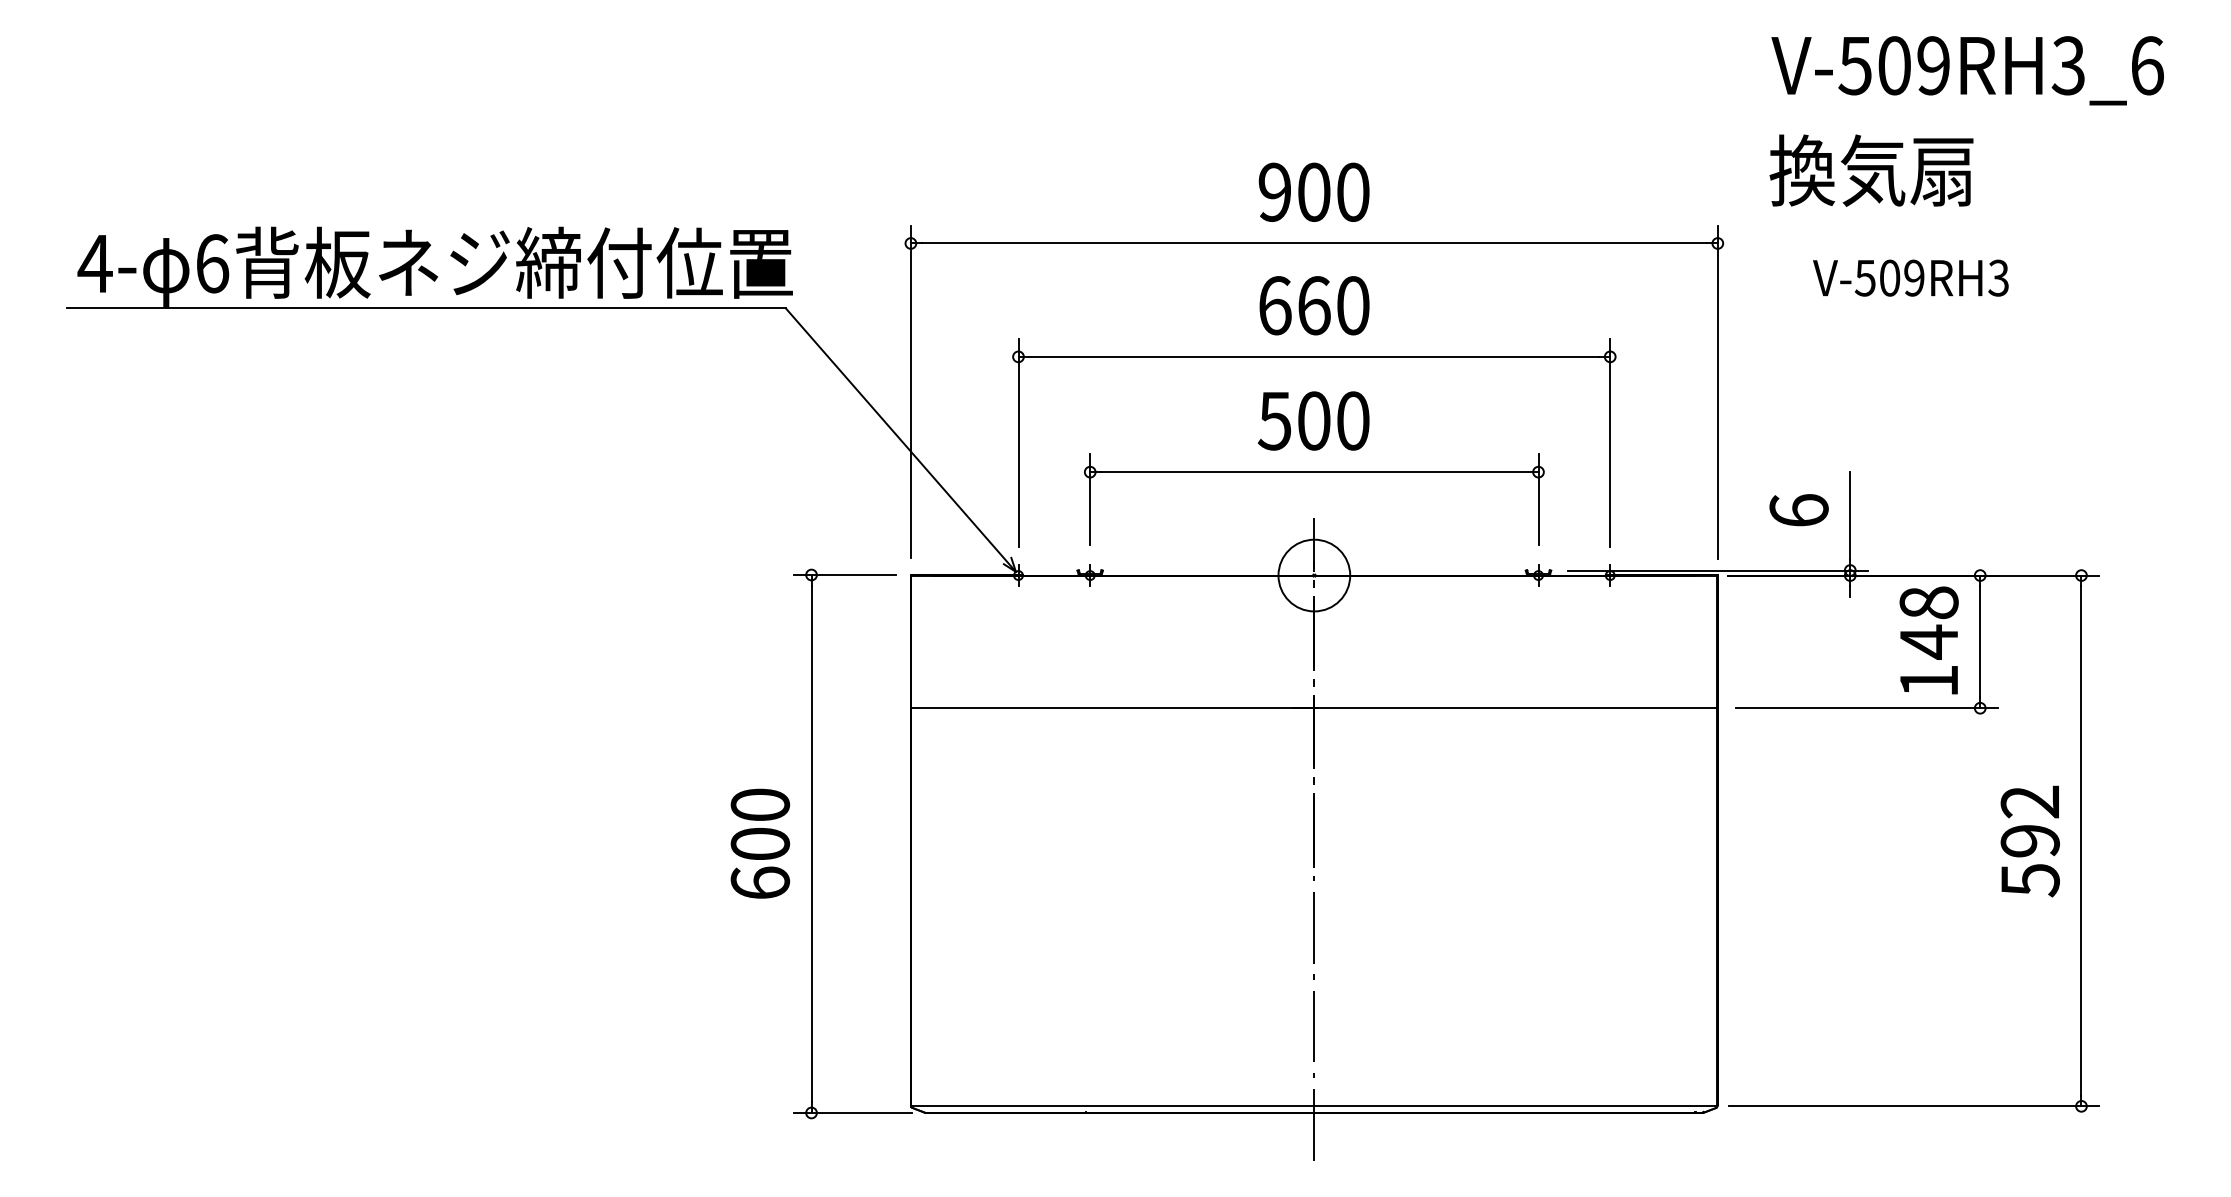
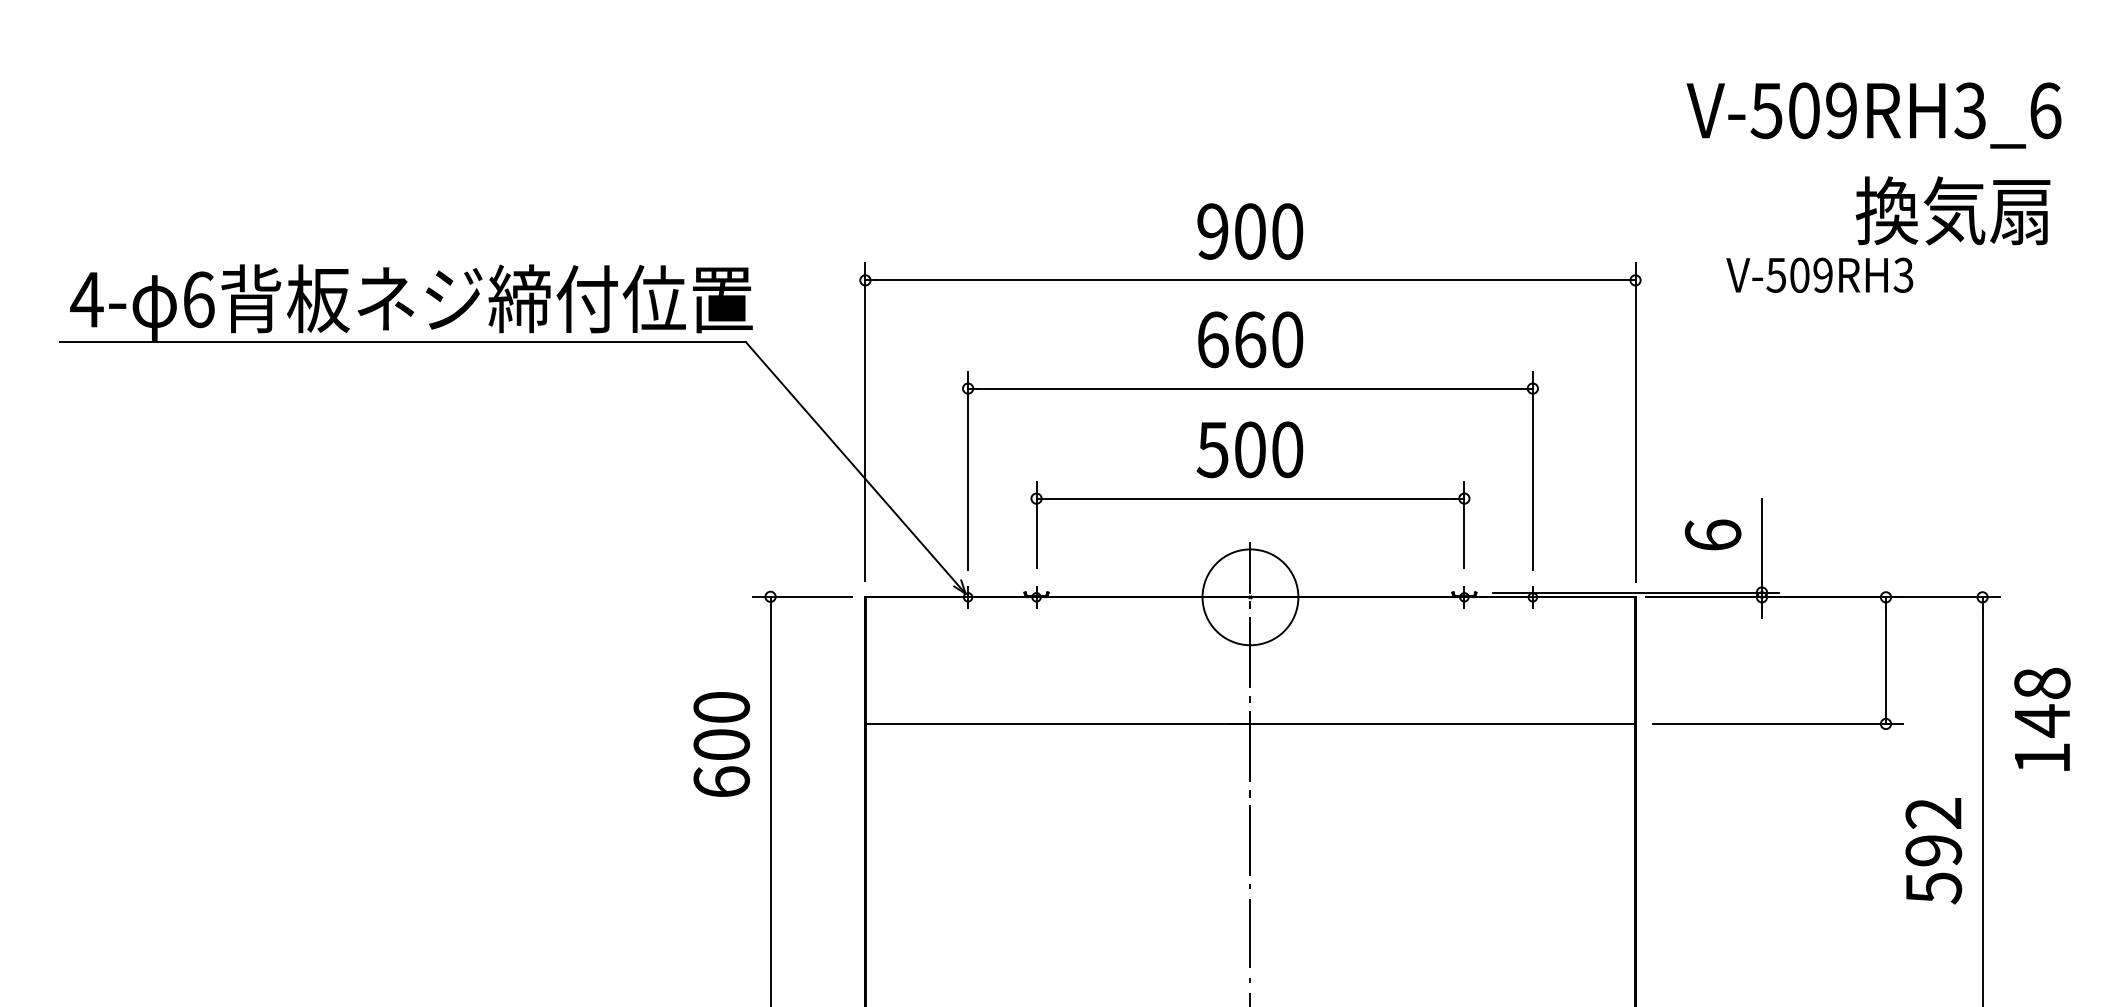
text: (1871, 170) -> (1953, 210), moved
text: (1910, 277) -> (1819, 274), moved
circle: (1314, 575) -> (1250, 597), size x1.4
text: (1928, 640) -> (2041, 719), moved
text: (760, 843) -> (721, 744), moved

